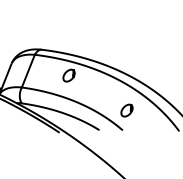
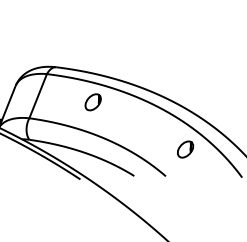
part: (127, 110) -> (185, 149), moved

